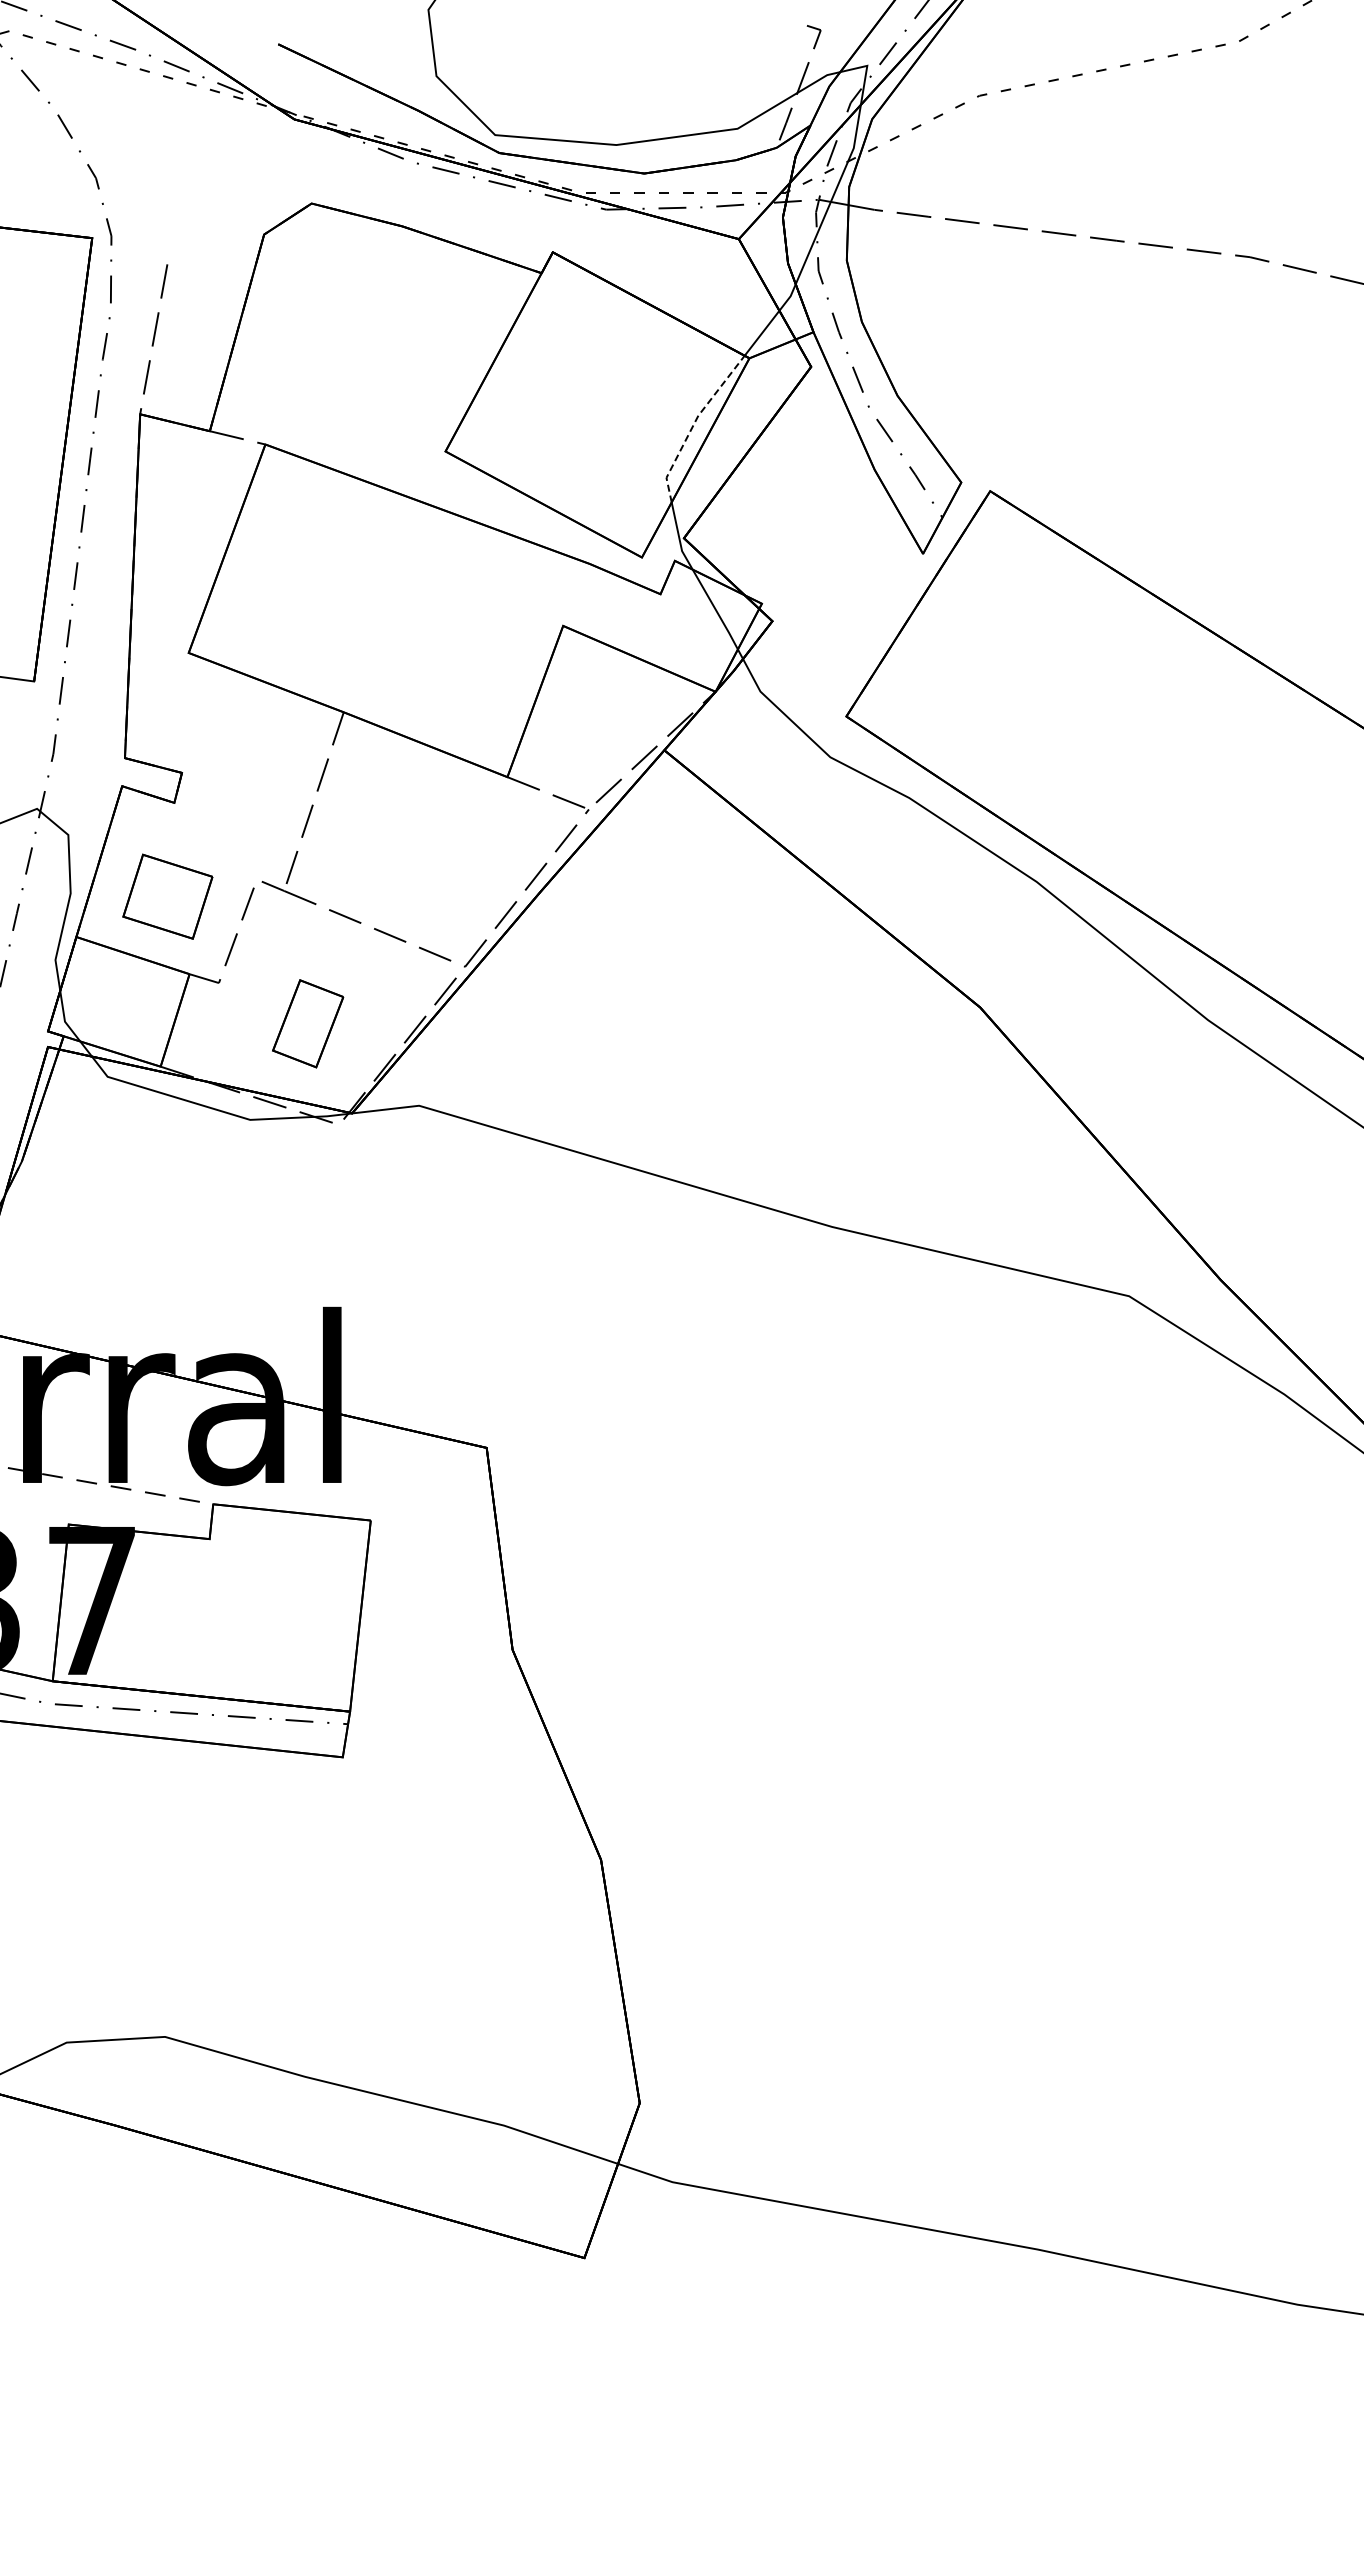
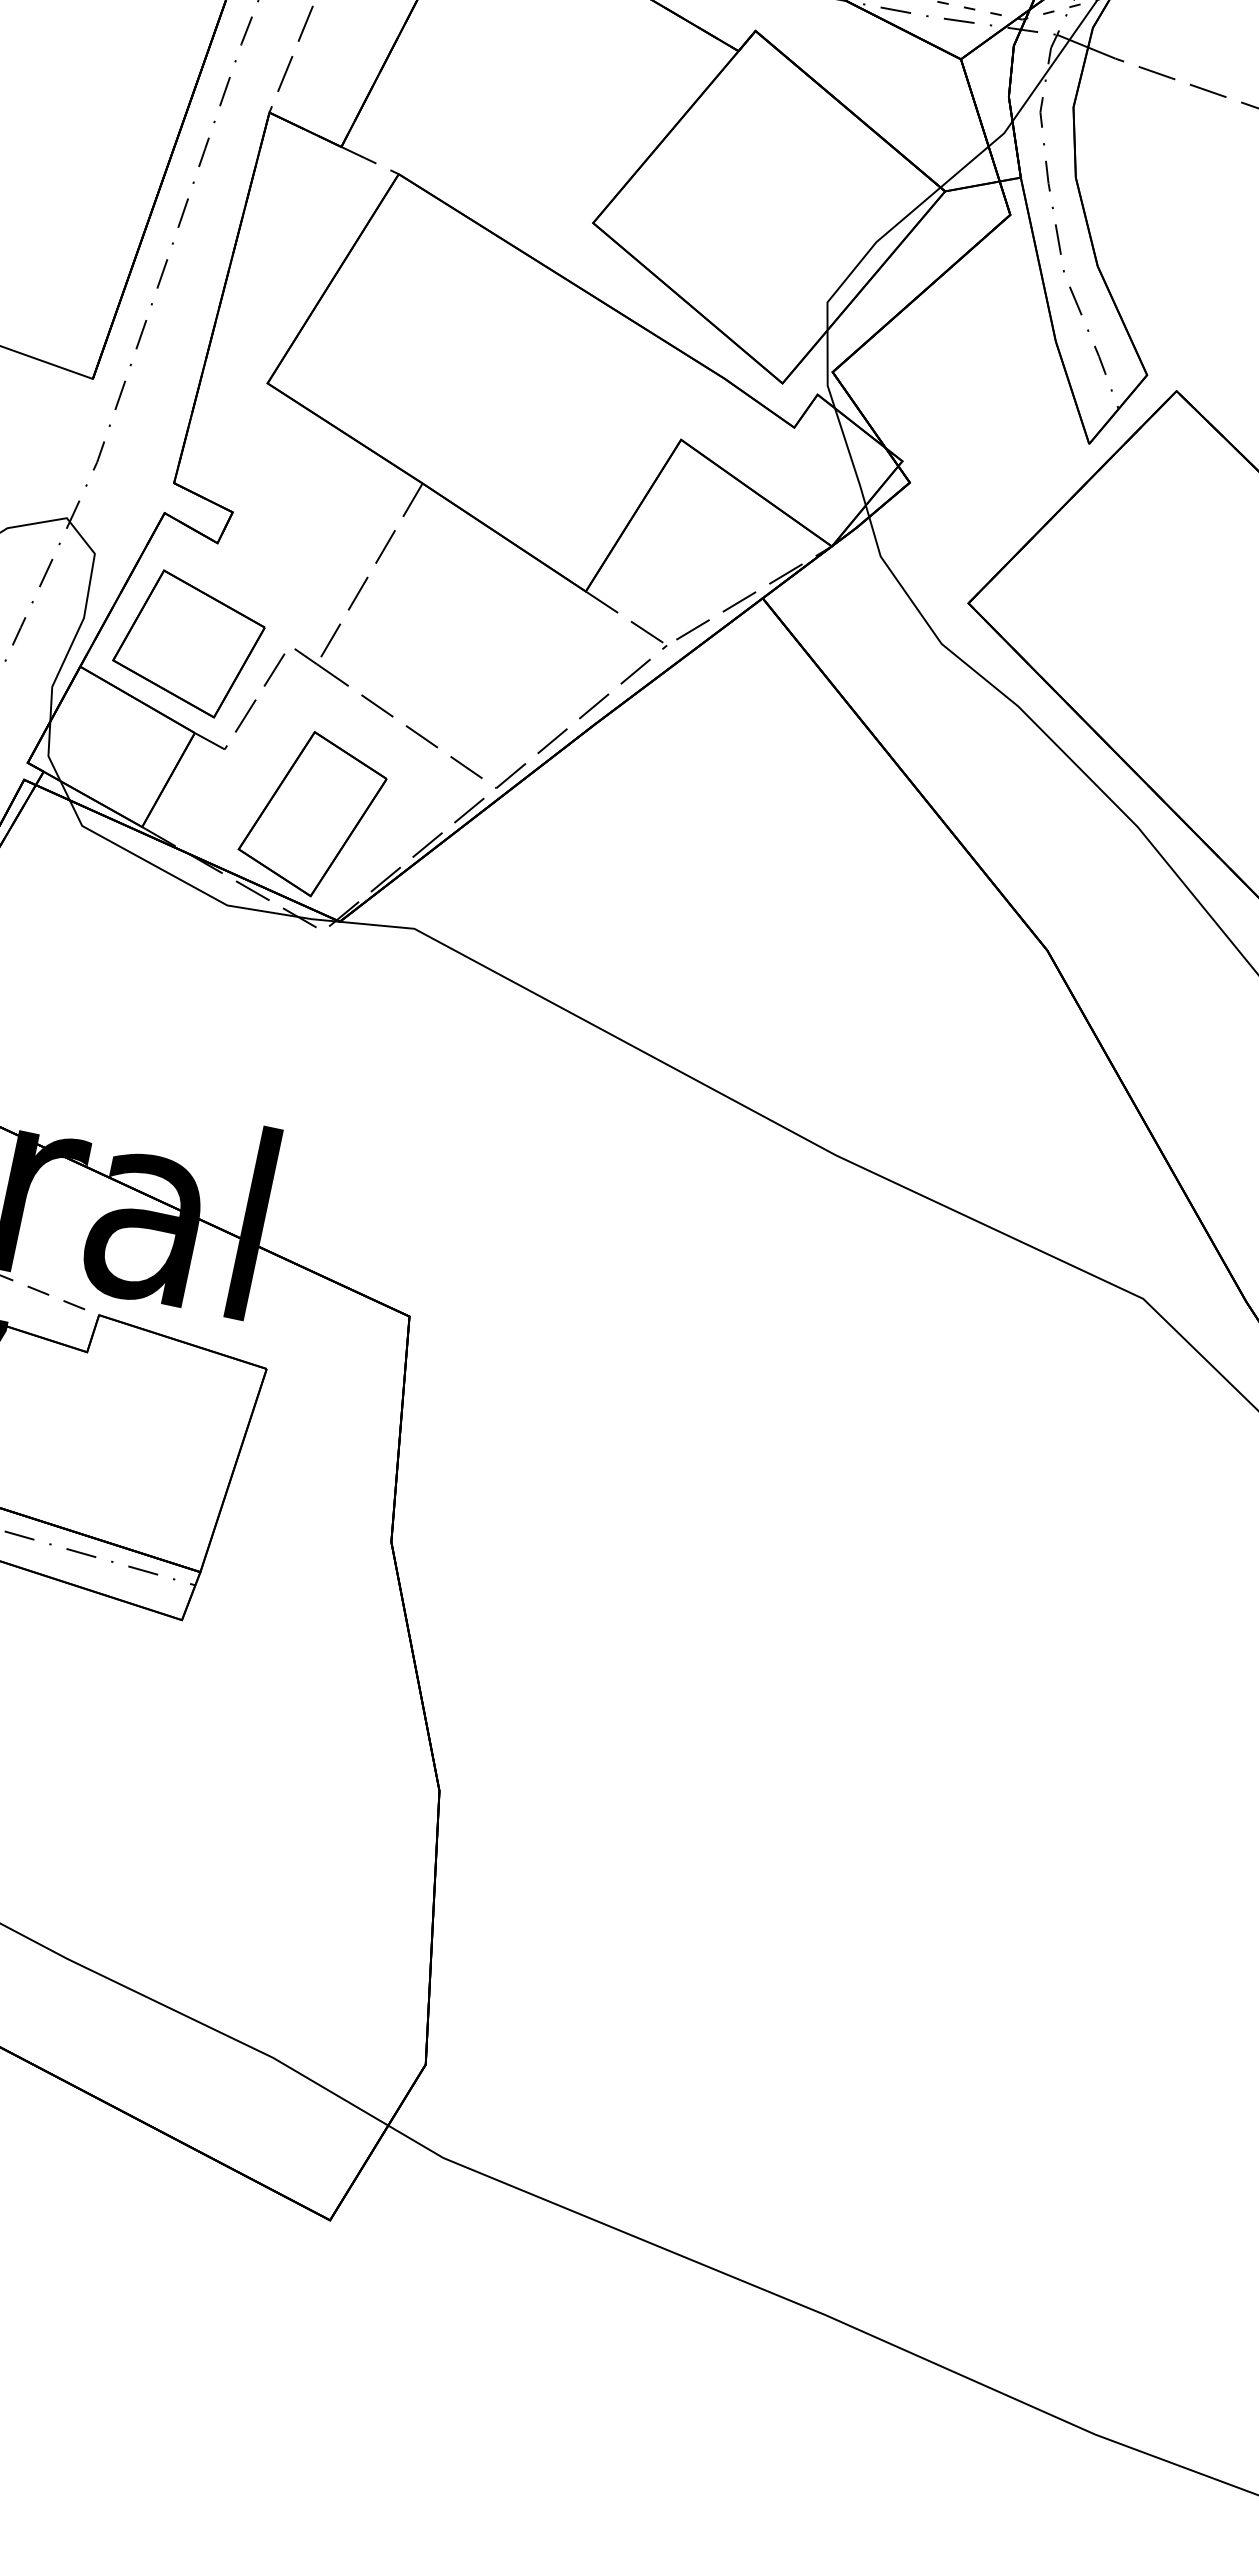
line: (693, 424) -> (869, 250), dashed -> solid
part: (167, 896) -> (188, 643), size x1.43
part: (307, 1023) -> (311, 813), size x1.67

